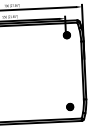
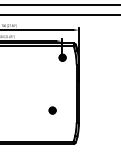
part: (70, 106) -> (52, 110), moved

